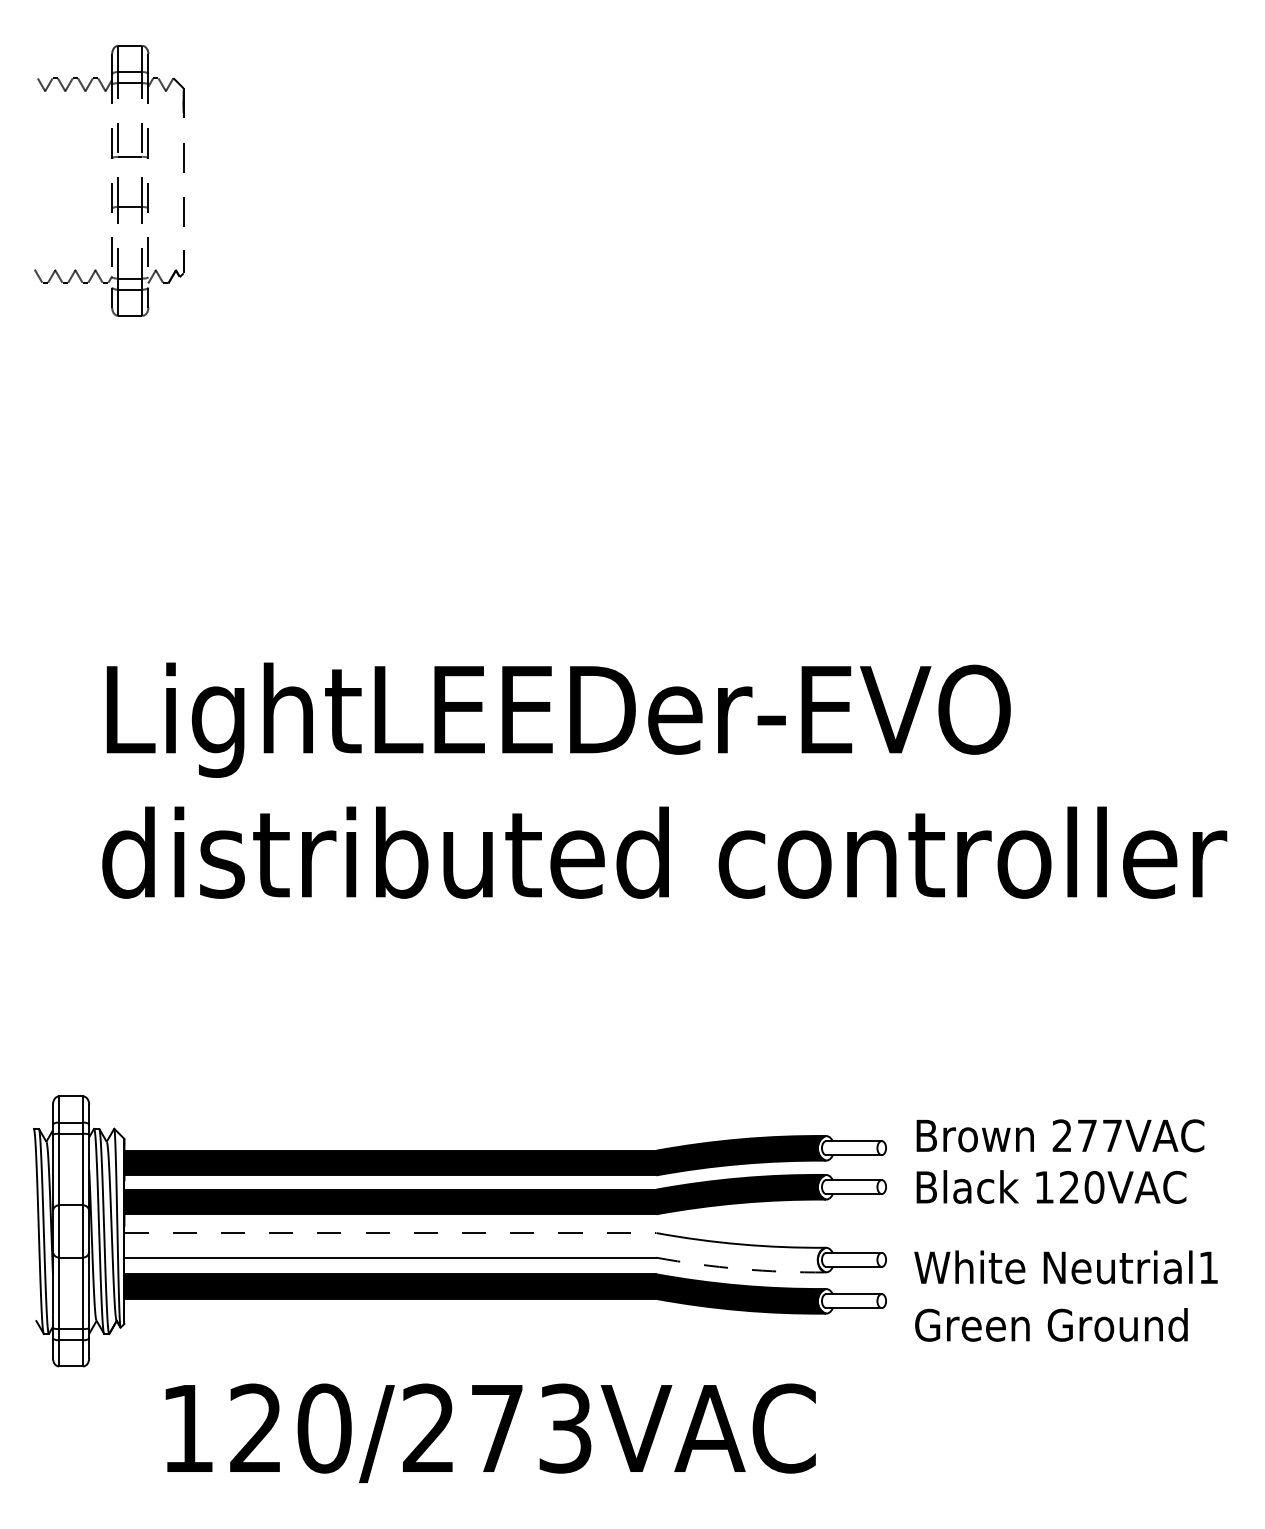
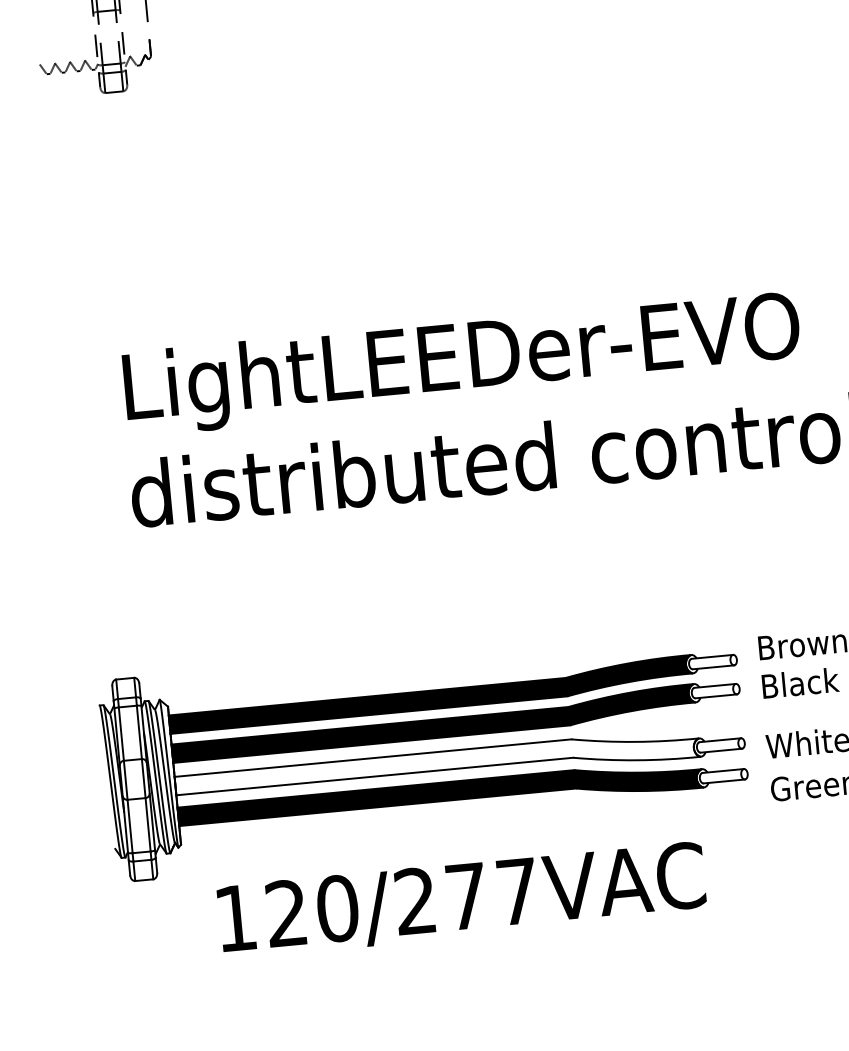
line: (390, 1233) -> (373, 758), dashed -> solid
arc: (740, 1269) -> (636, 760), dashed -> solid
text: (565, 1428) -> (517, 891), 120/273VAC -> 120/277VAC

